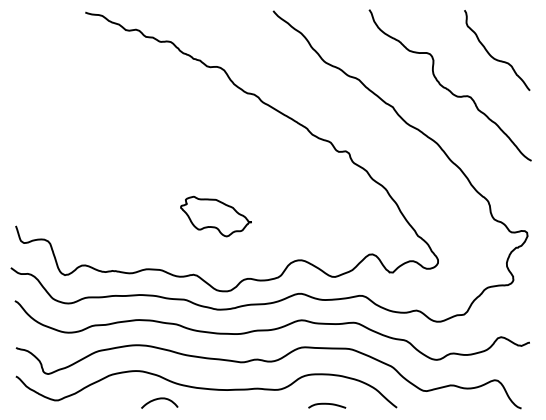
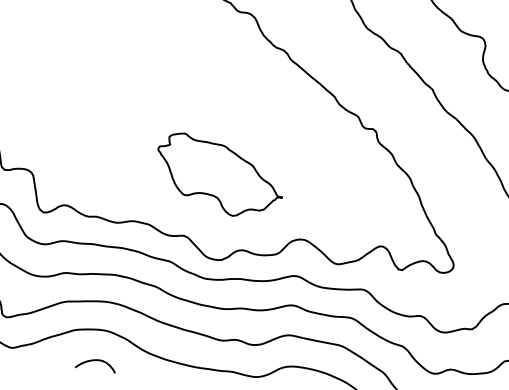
part: (215, 216) -> (218, 176), size x1.67
curve: (159, 399) -> (96, 361), moved

